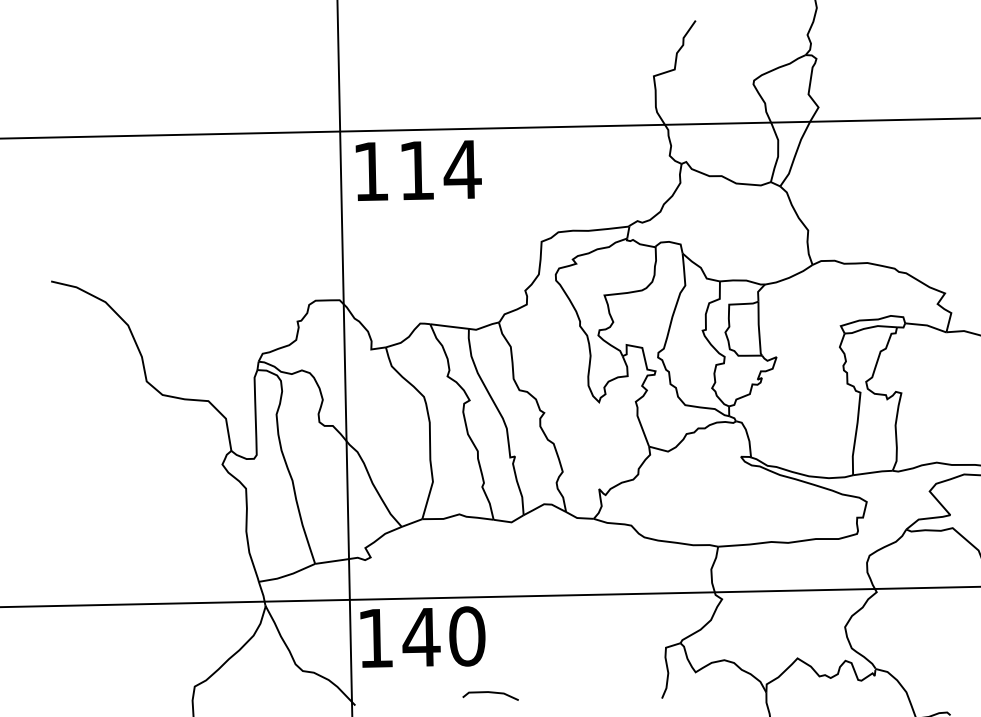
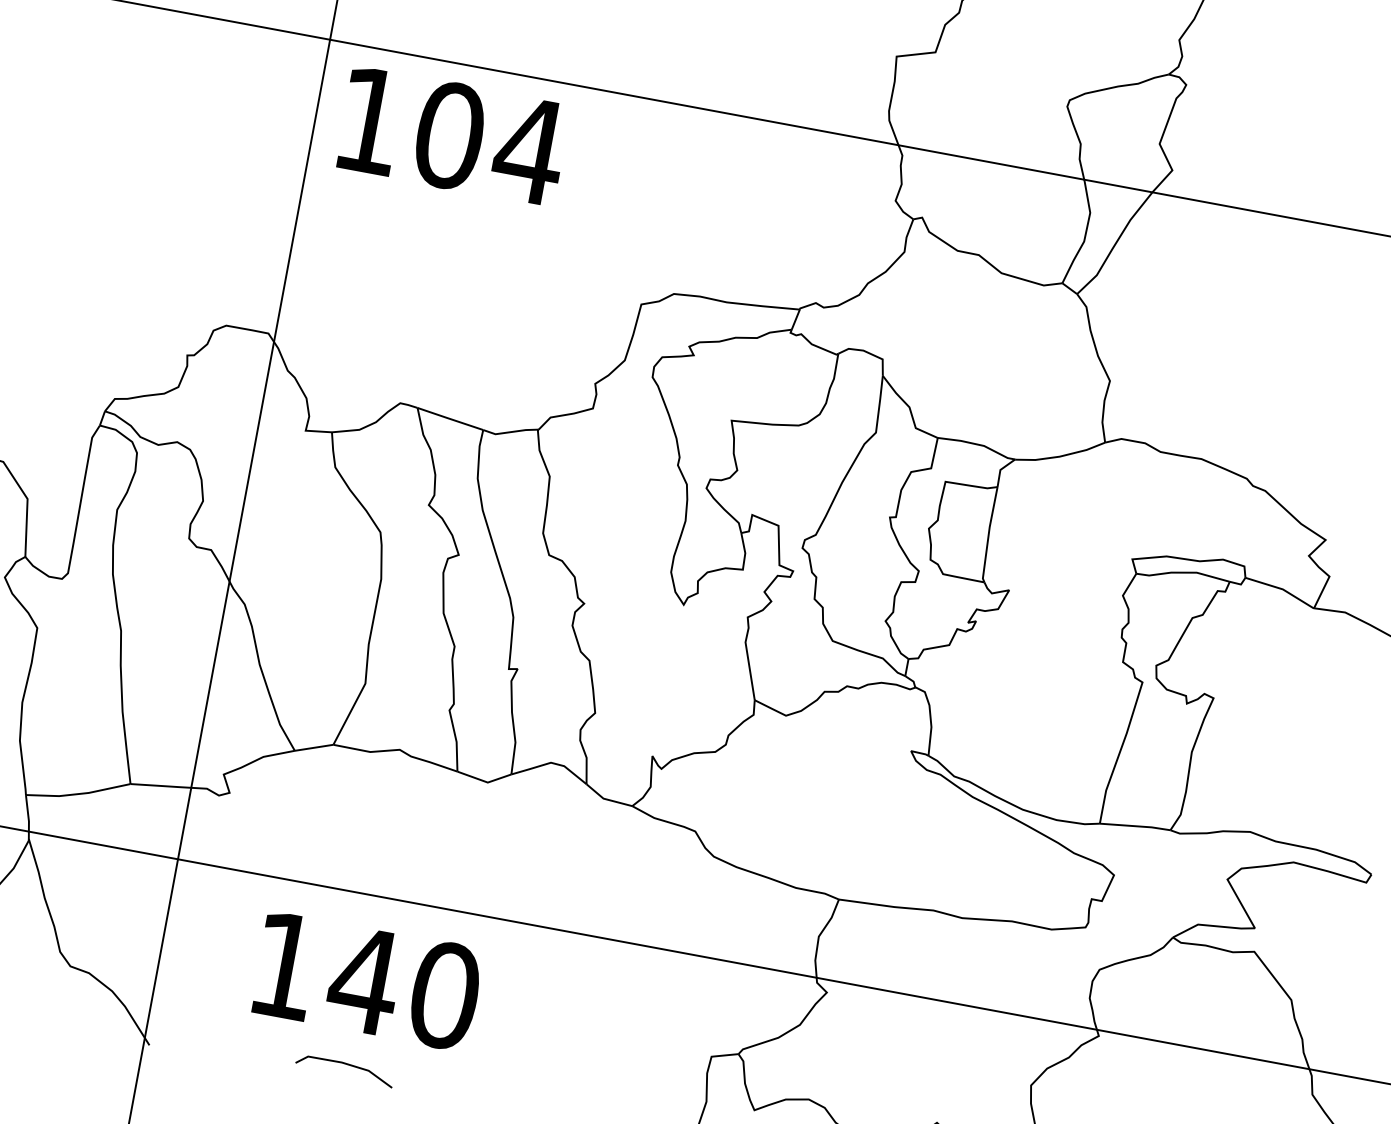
text: (417, 170) -> (450, 135), 114 -> 104
text: (422, 636) -> (366, 979), moved
line: (490, 693) -> (345, 1065), moved

